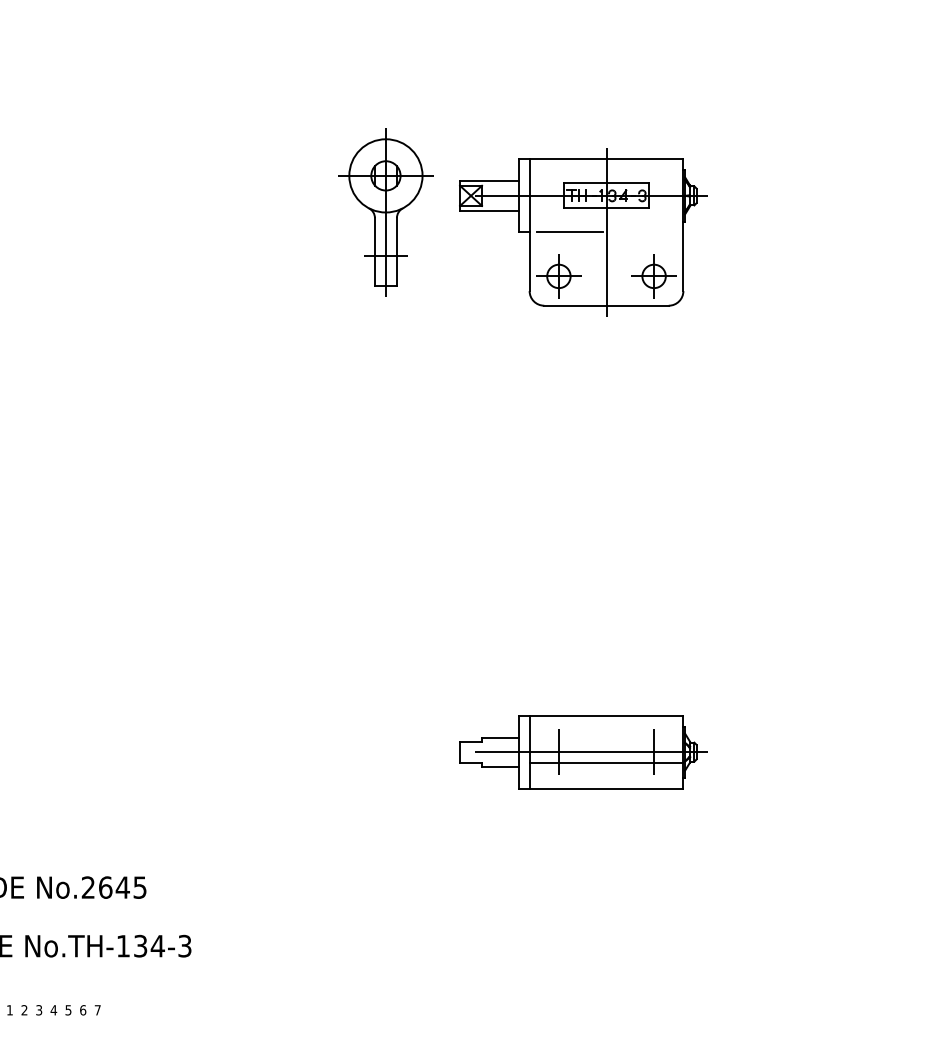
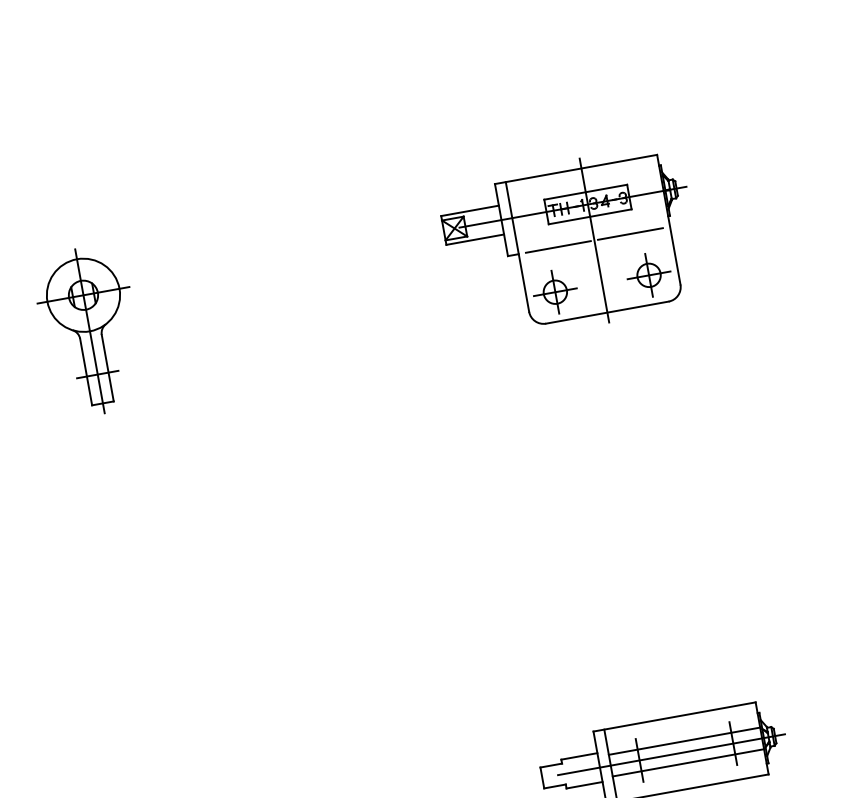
part: (385, 212) -> (89, 331), moved
line: (643, 232) -> (630, 234), added
line: (606, 741) -> (684, 741), added

